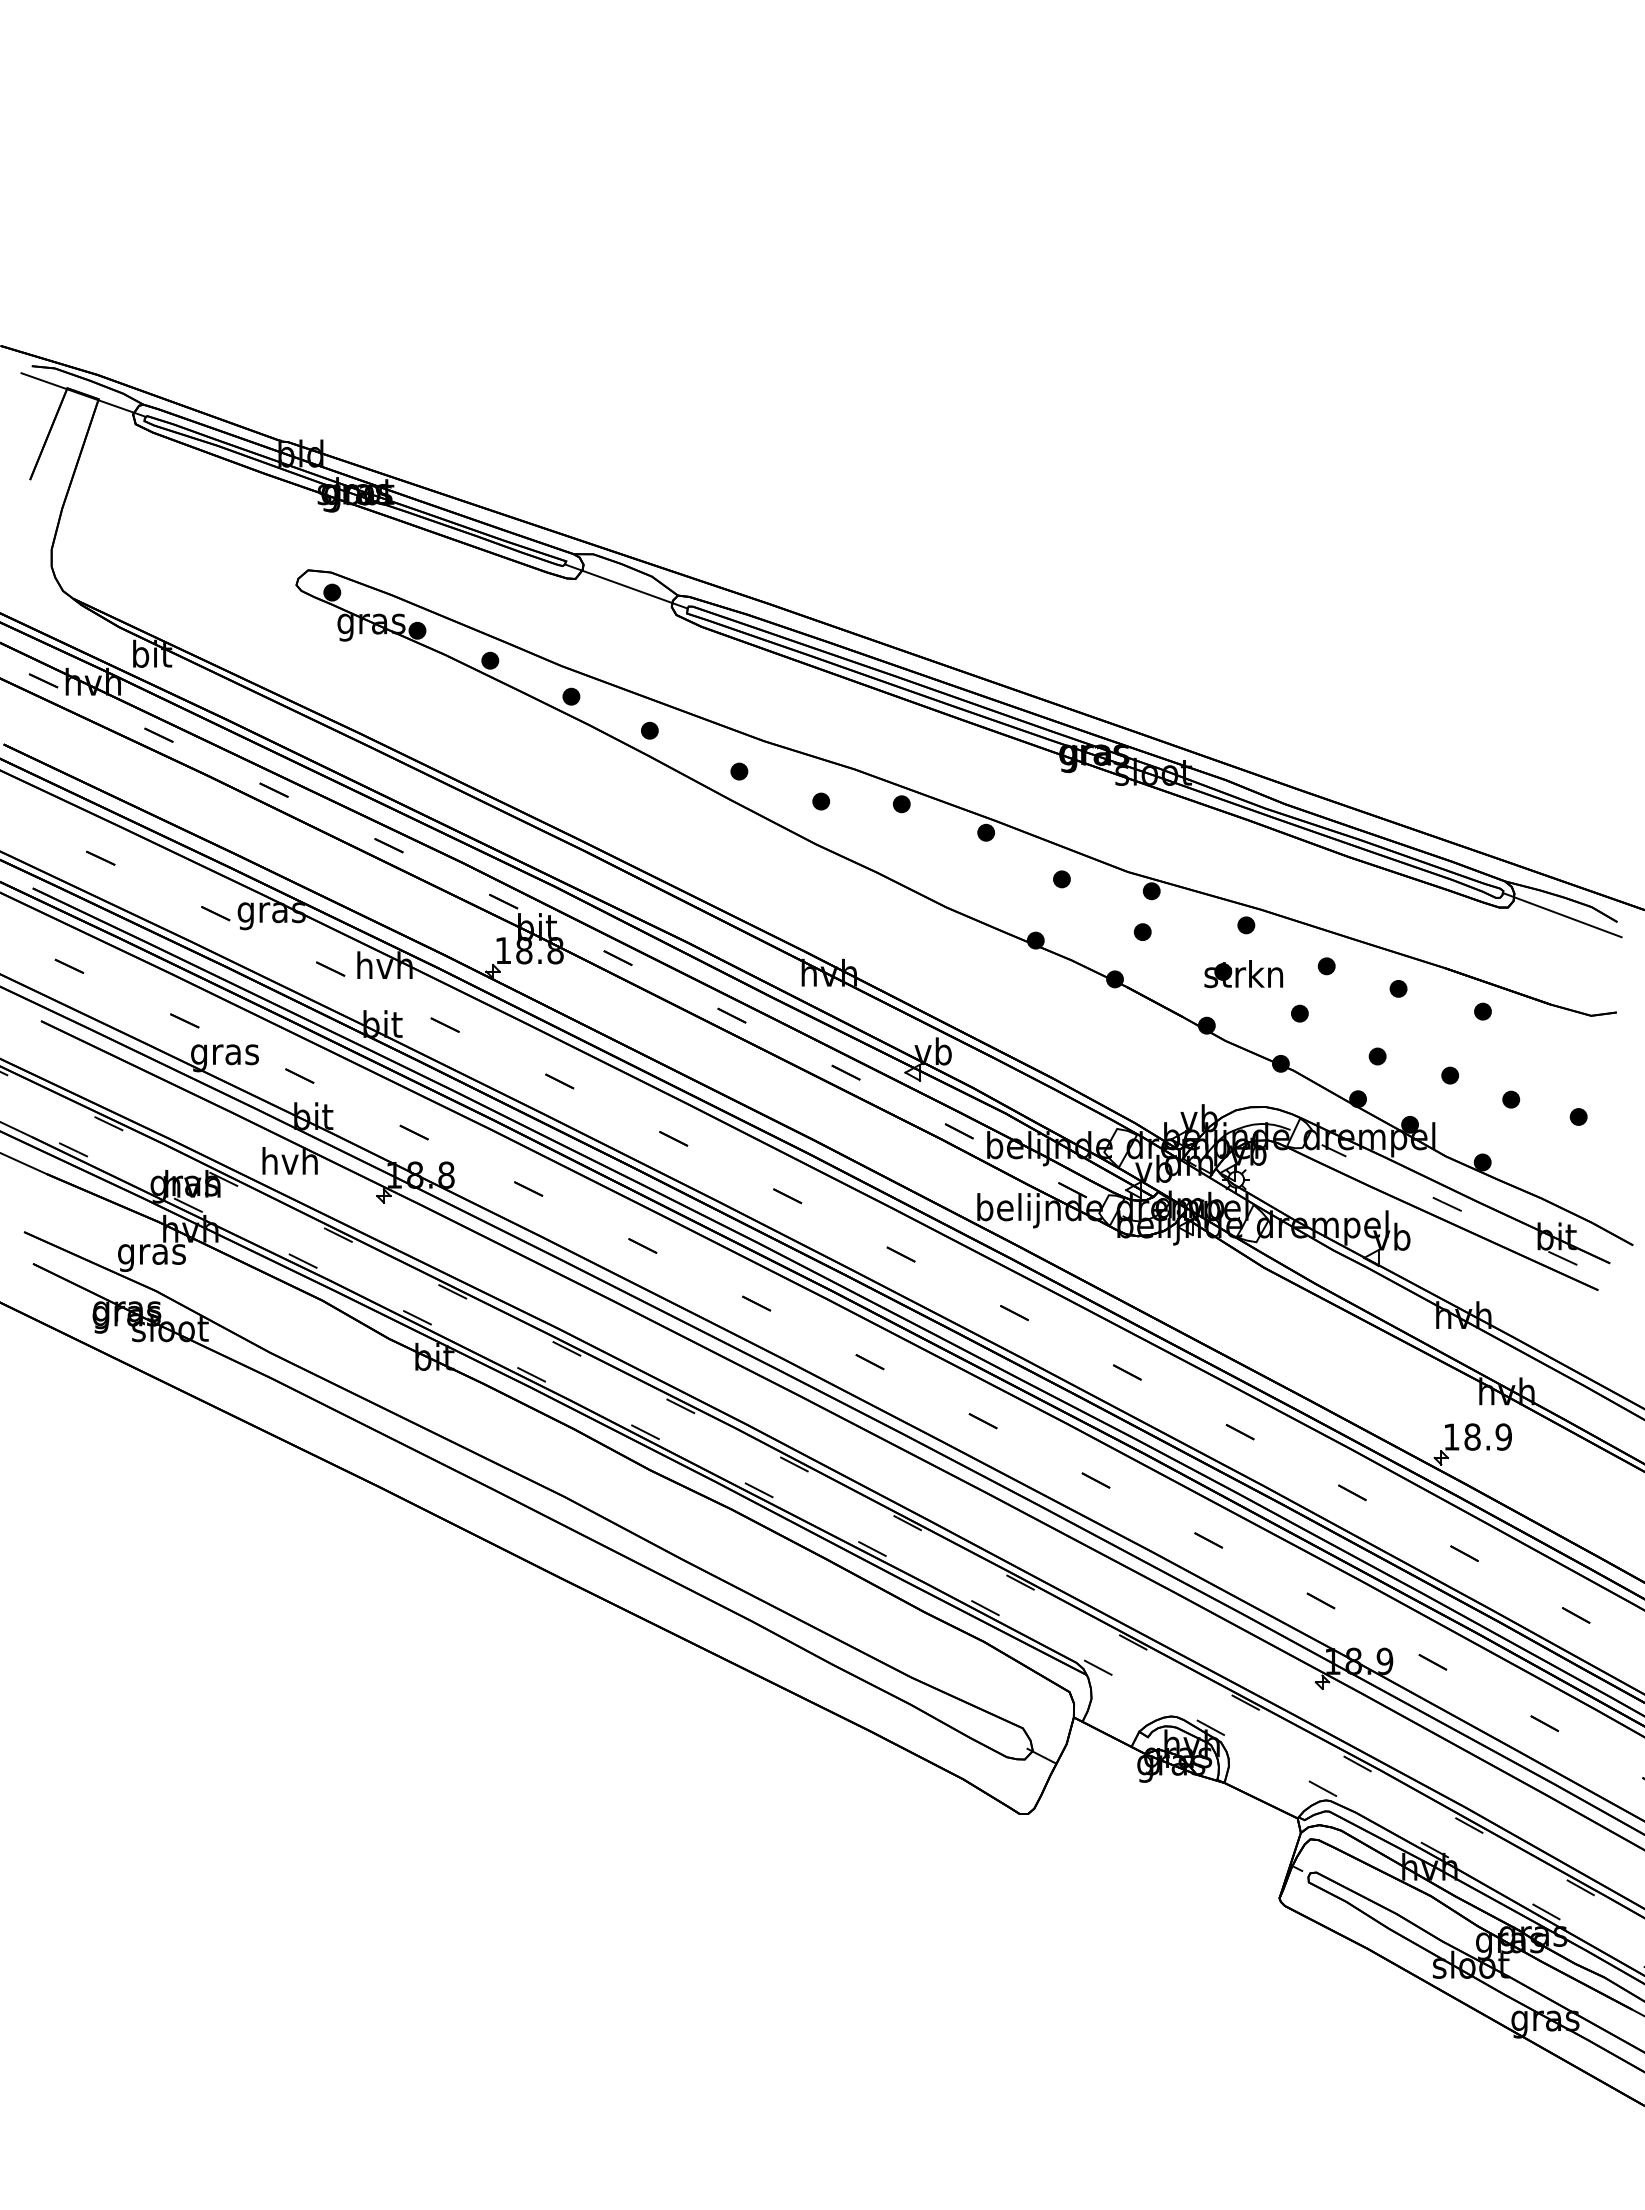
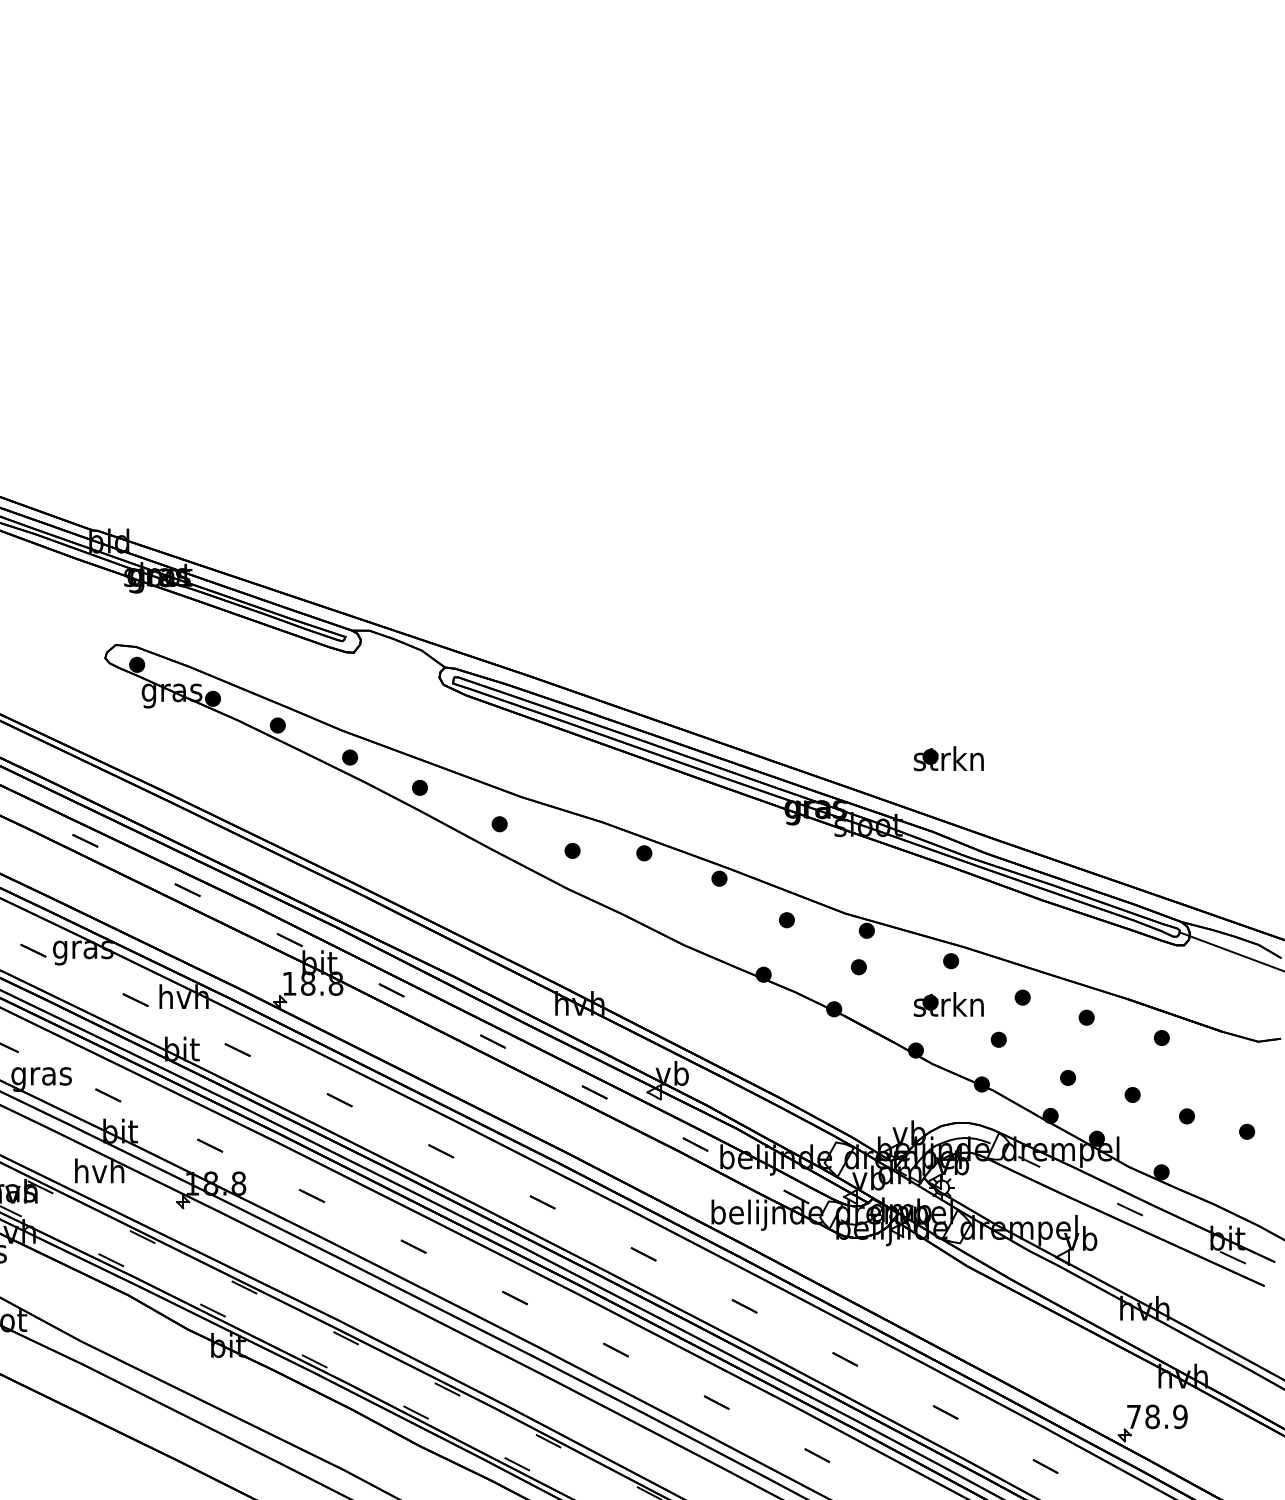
line: (626, 586) -> (399, 659), removed
part: (1243, 698) -> (948, 759), added
text: (1451, 1436) -> (1133, 1416), 18.9 -> 78.9

